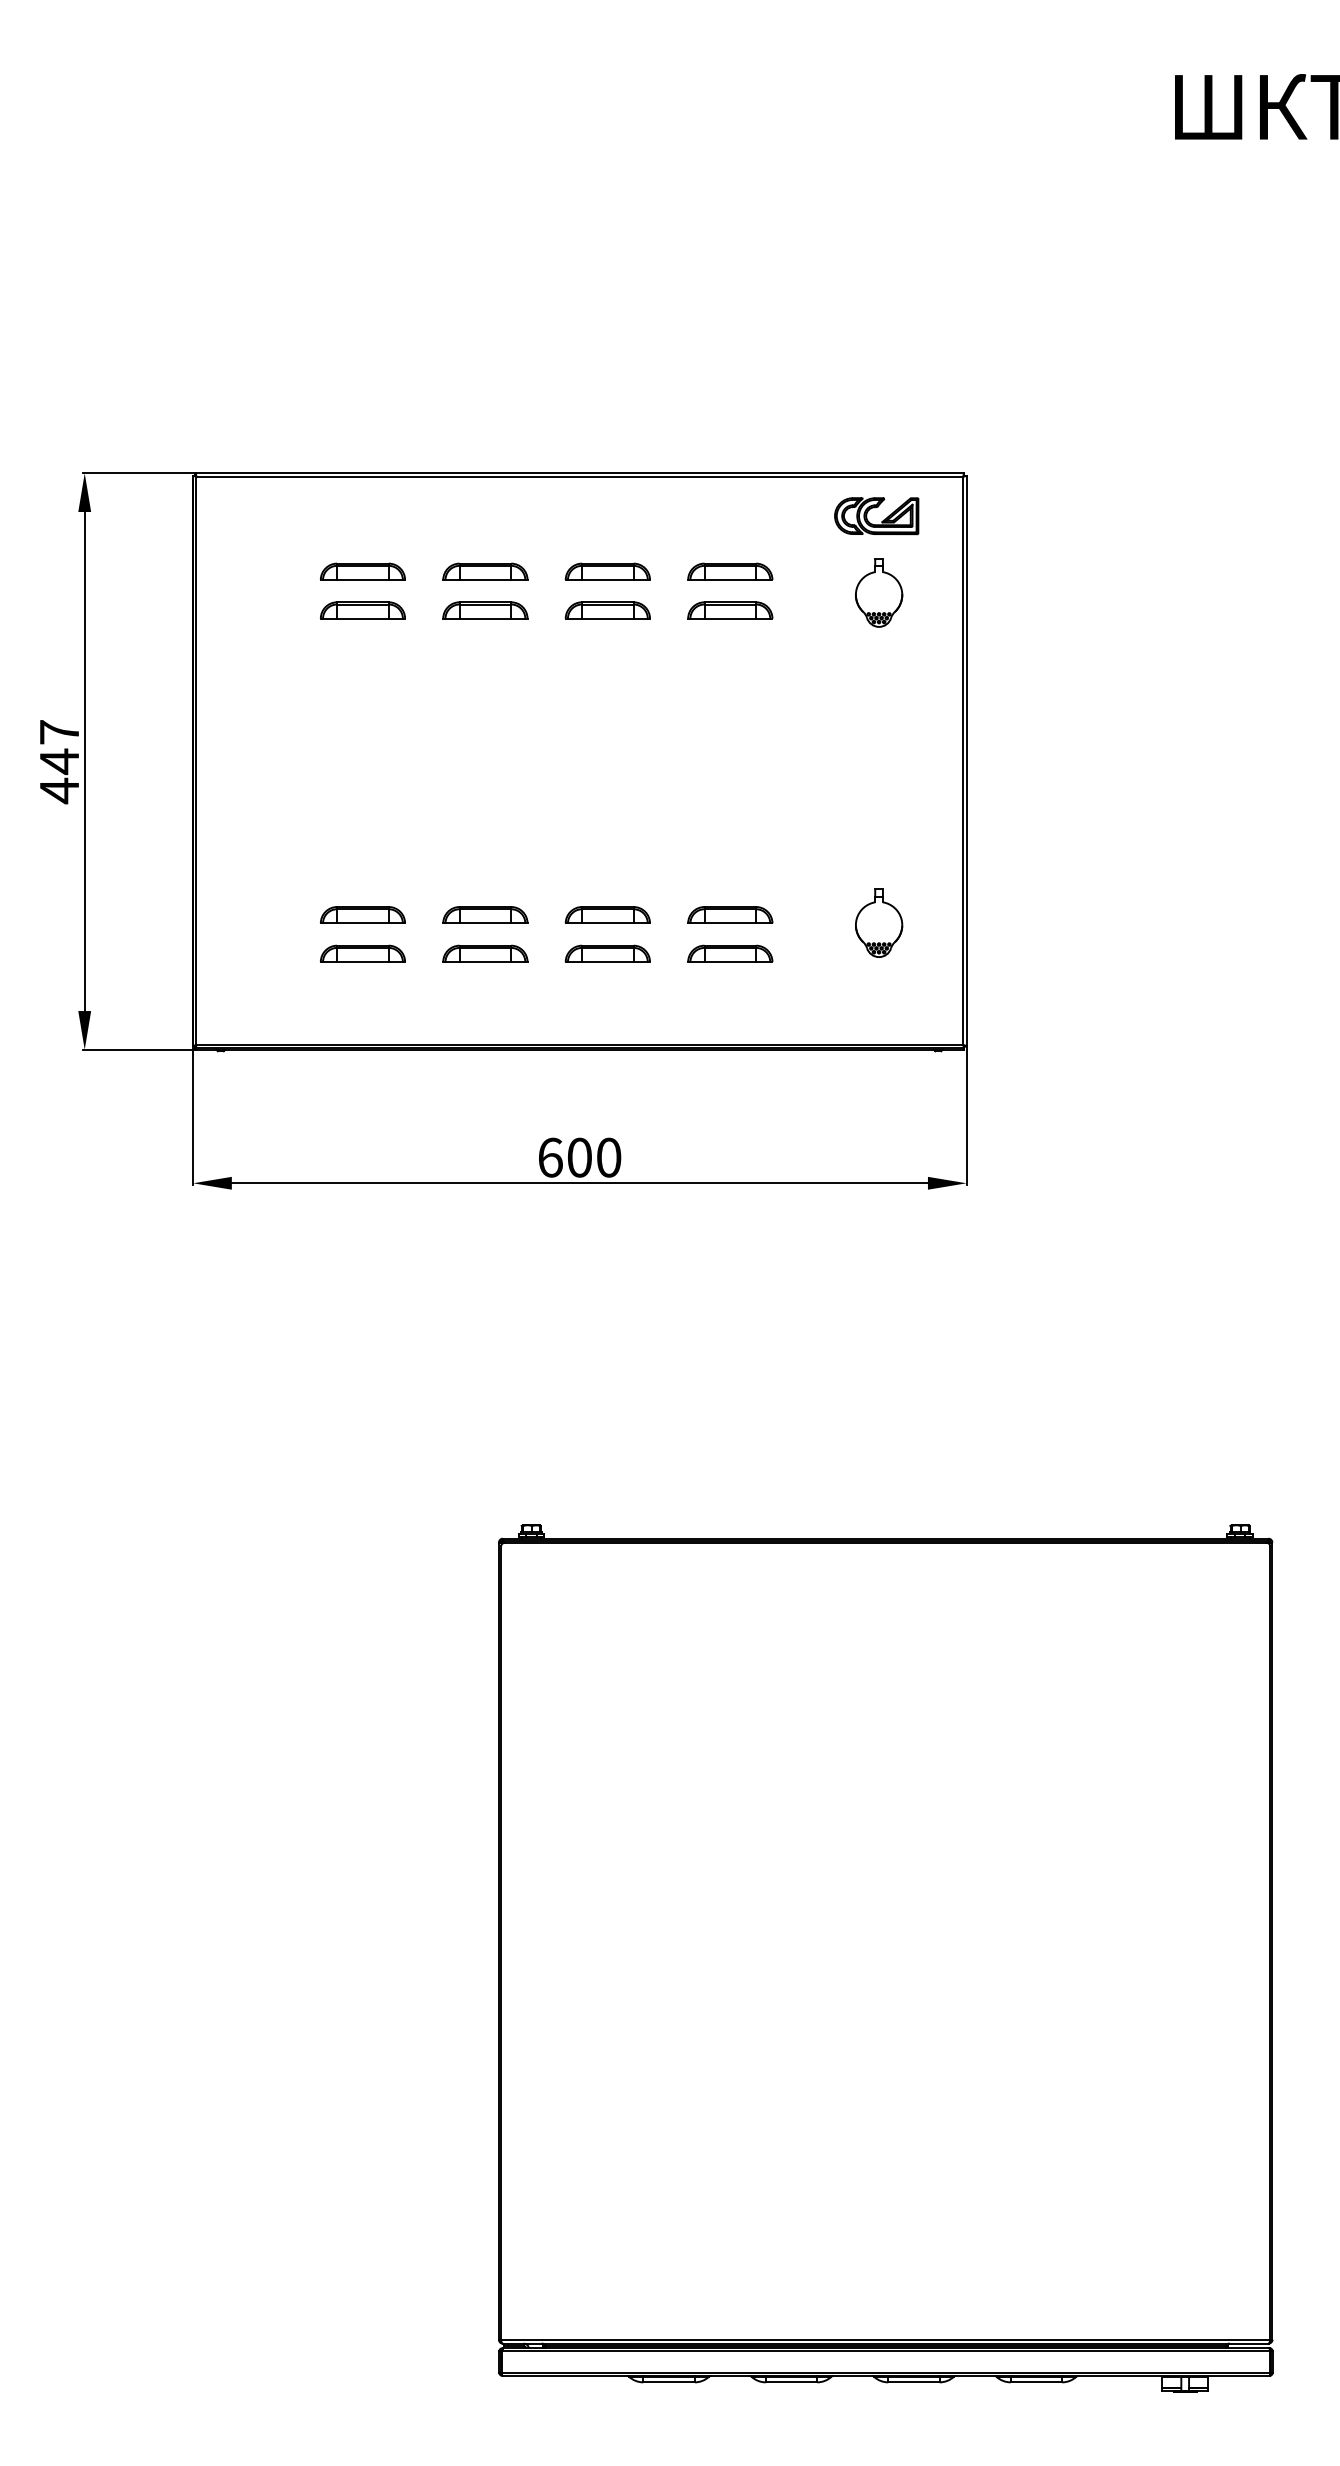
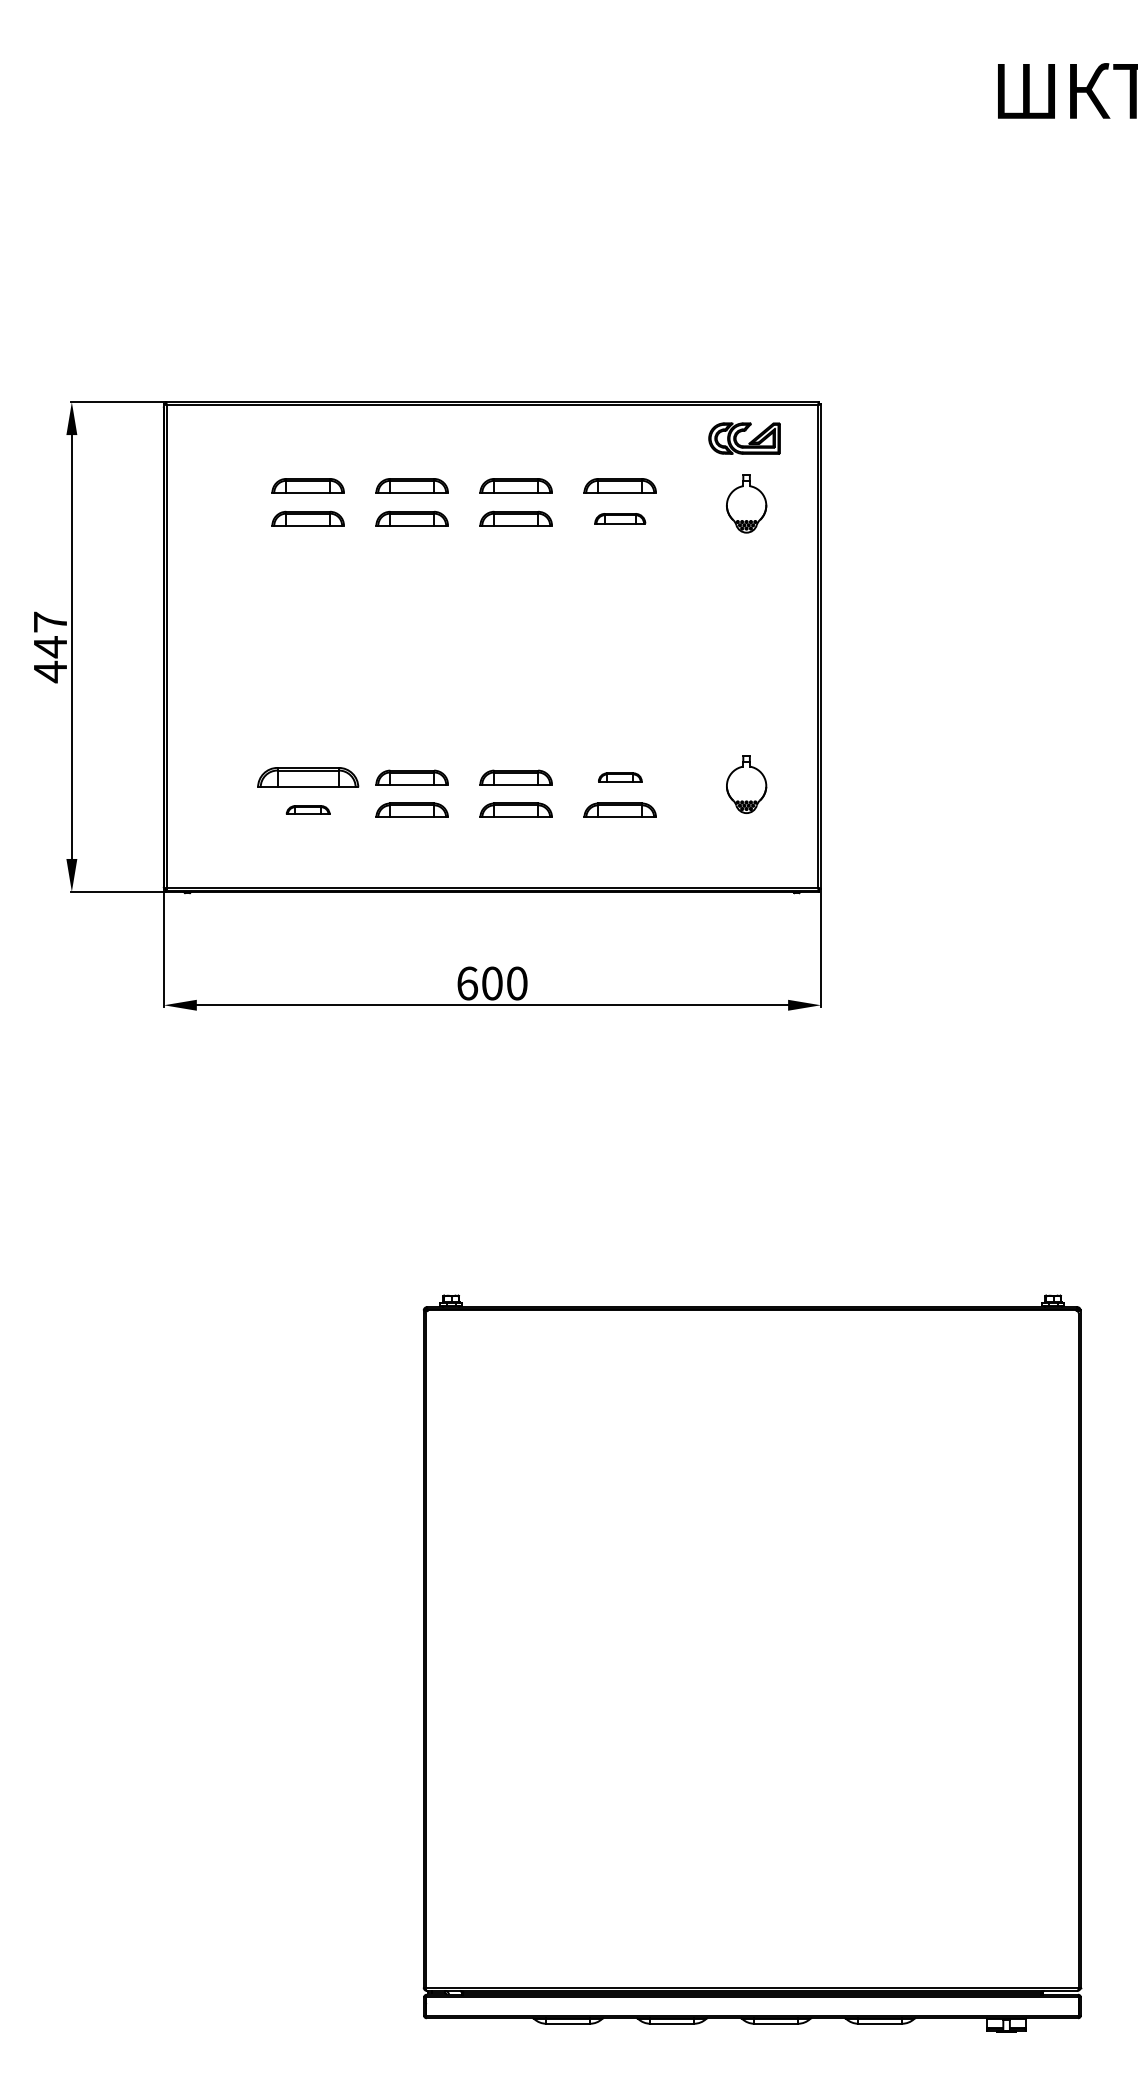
part: (730, 610) -> (620, 518), size x0.7
part: (362, 914) -> (307, 776), size x1.4
part: (730, 914) -> (620, 776), size x0.6
part: (362, 953) -> (307, 810), size x0.6

